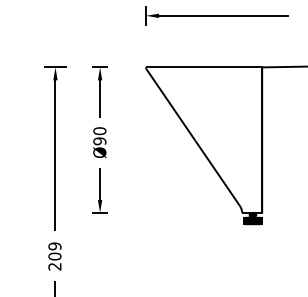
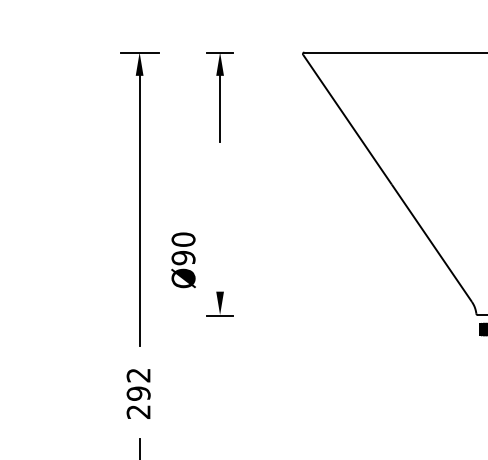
text: (99, 142) -> (182, 260), moved
line: (100, 183) -> (220, 261), removed
text: (54, 251) -> (137, 384), 209 -> 292

